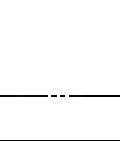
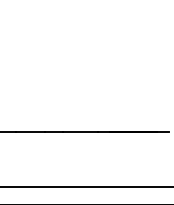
line: (59, 95) -> (80, 131), dashed -> solid

